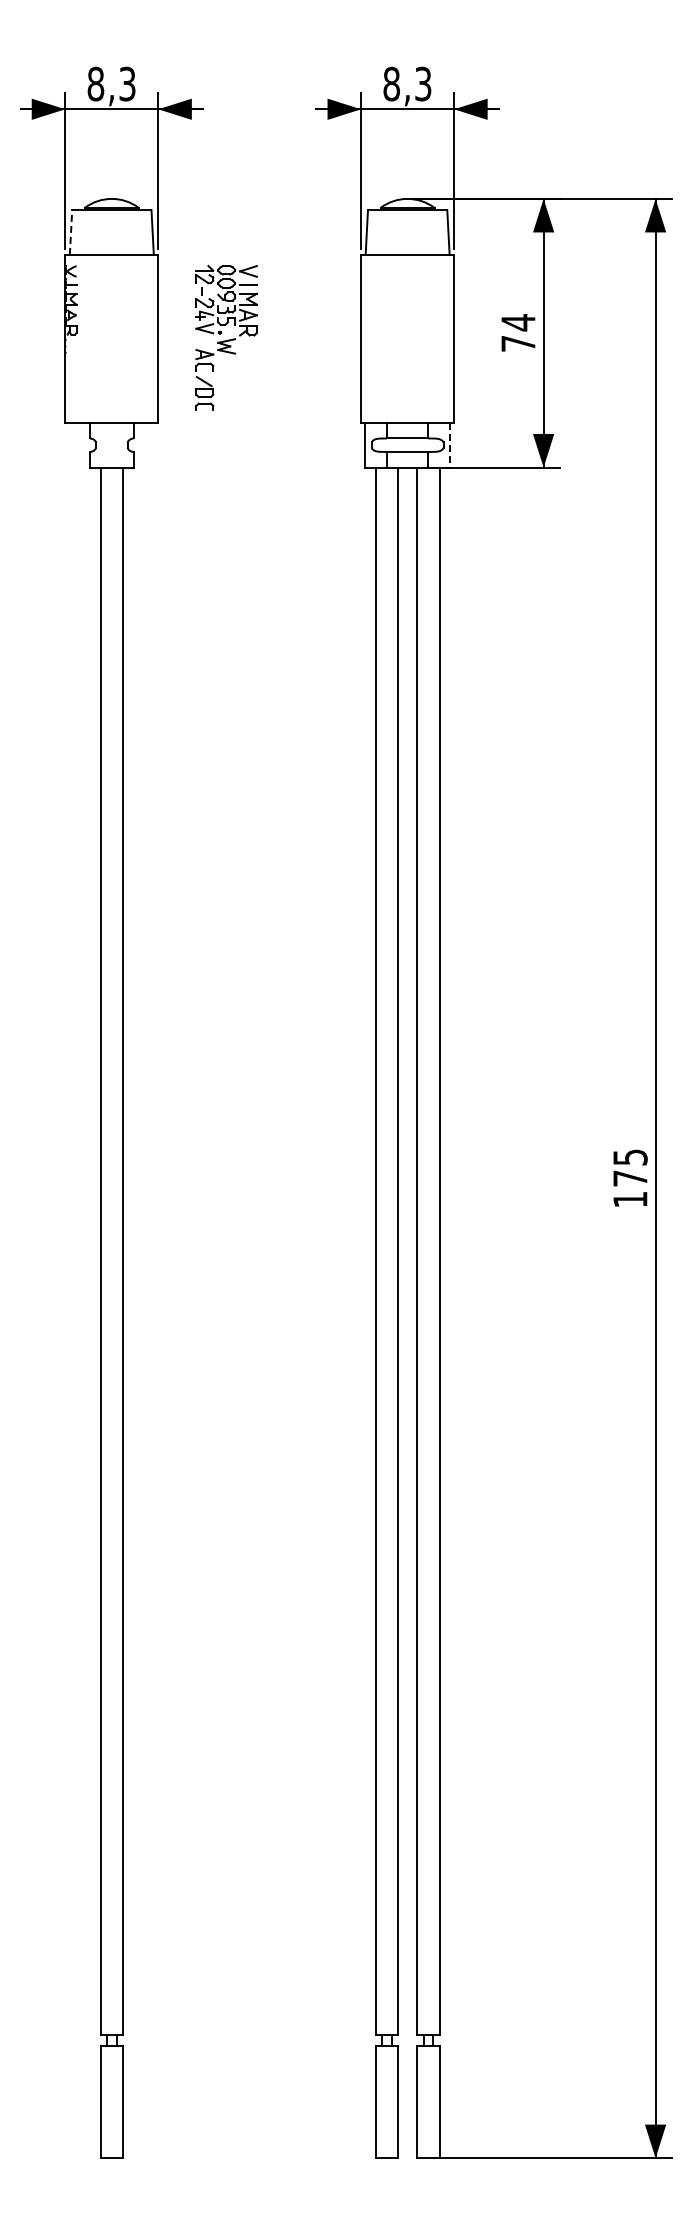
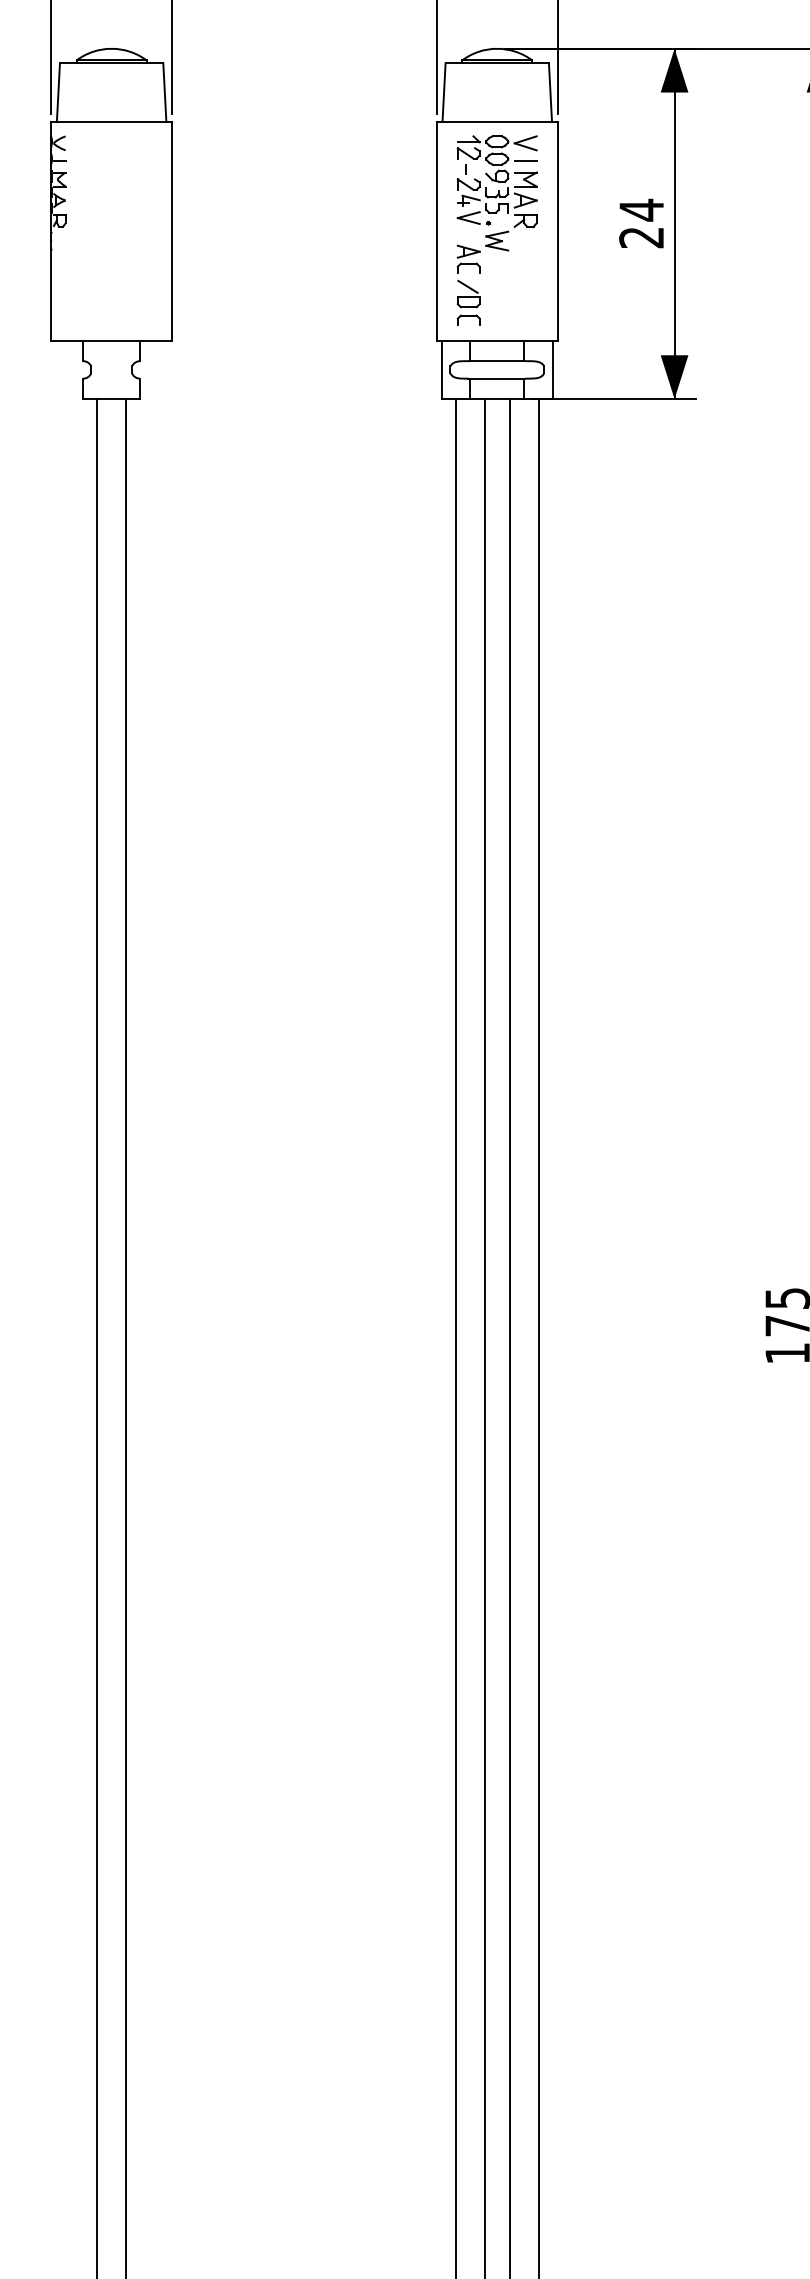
line: (71, 231) -> (59, 91), dashed -> solid
part: (226, 337) -> (497, 229), moved
text: (518, 343) -> (641, 237), 74 -> 24
line: (450, 445) -> (553, 370), dashed -> solid

